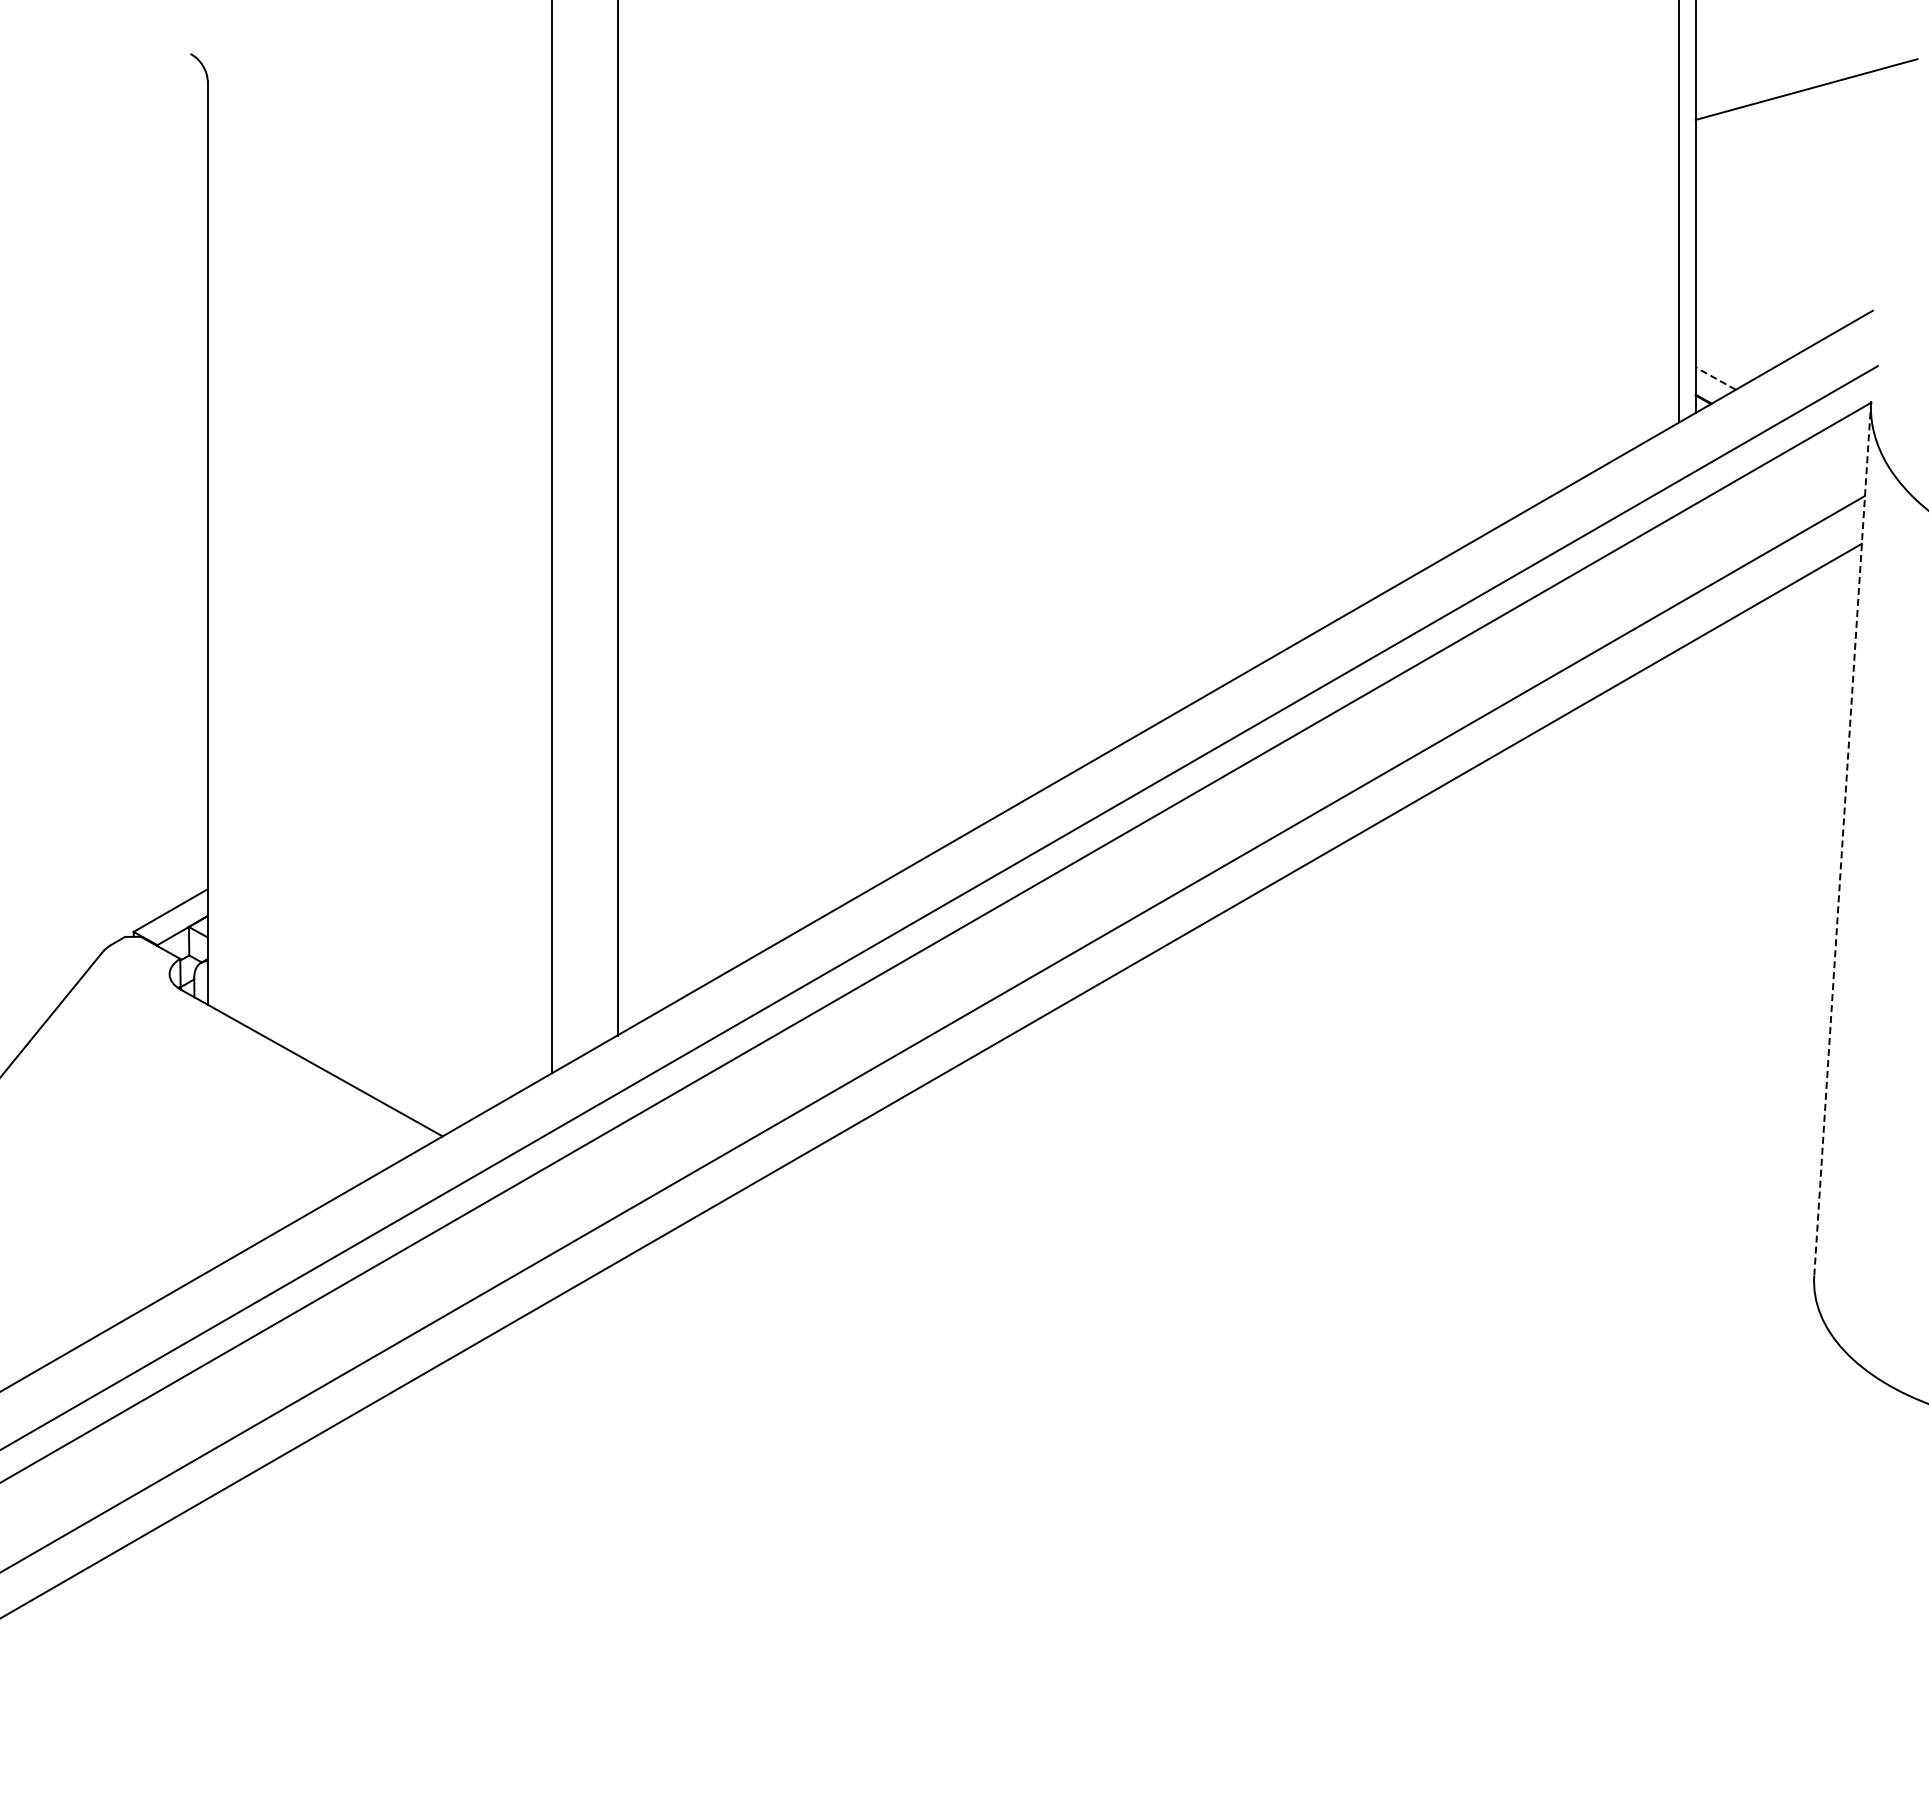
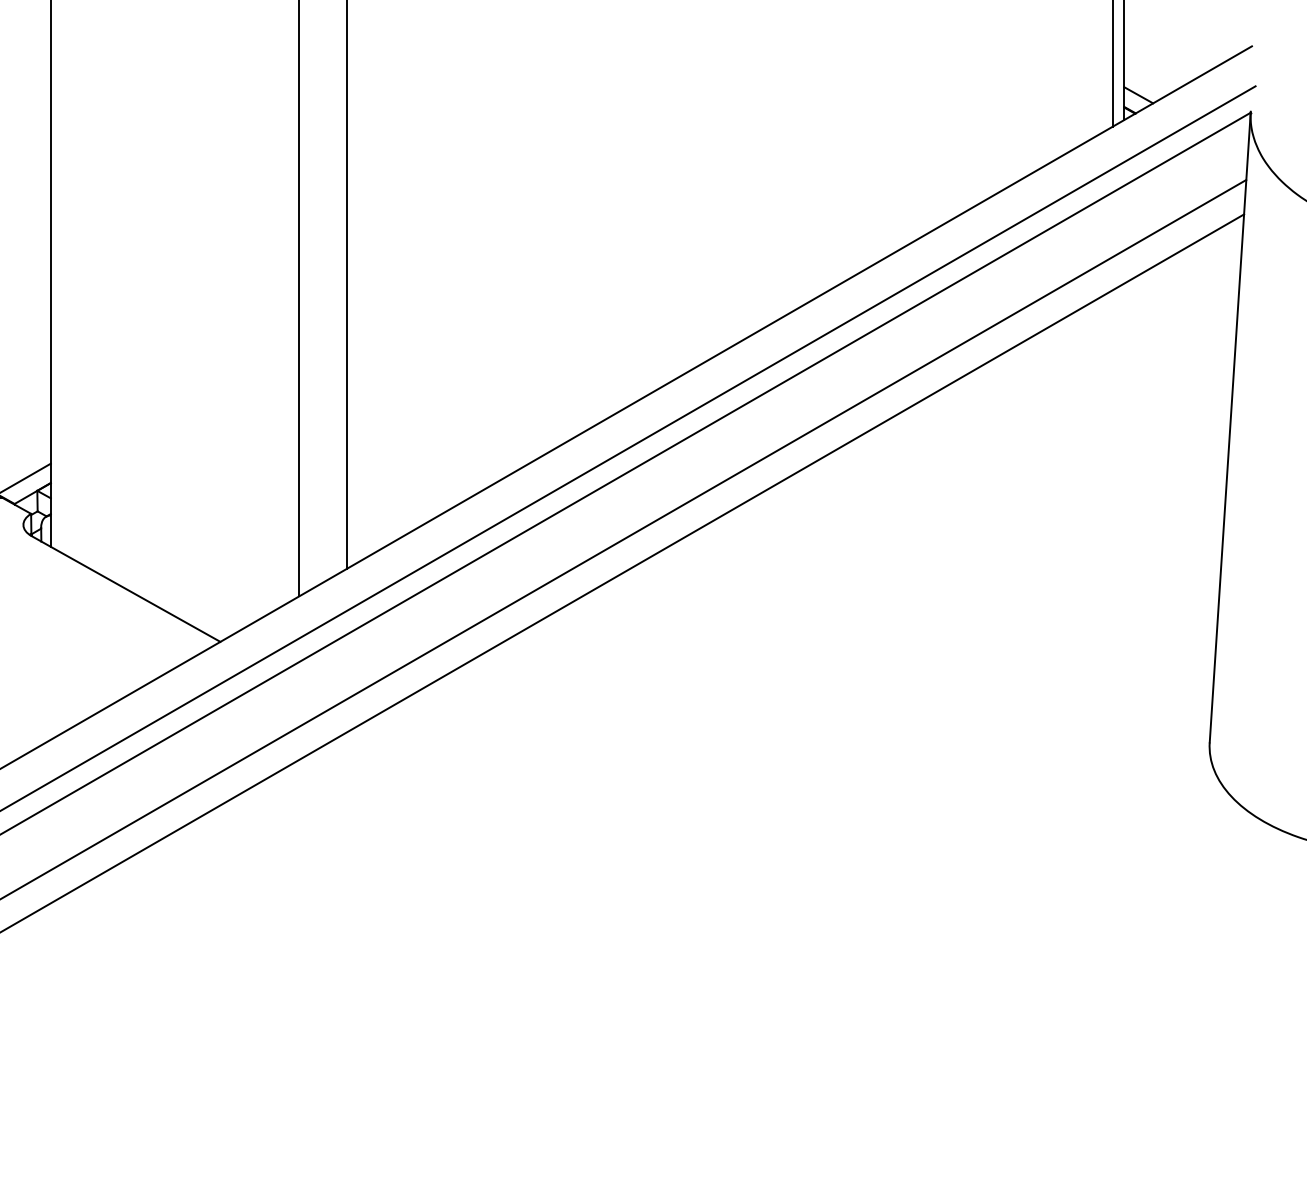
line: (1715, 378) -> (1138, 95), dashed -> solid
line: (1842, 839) -> (1230, 427), dashed -> solid

